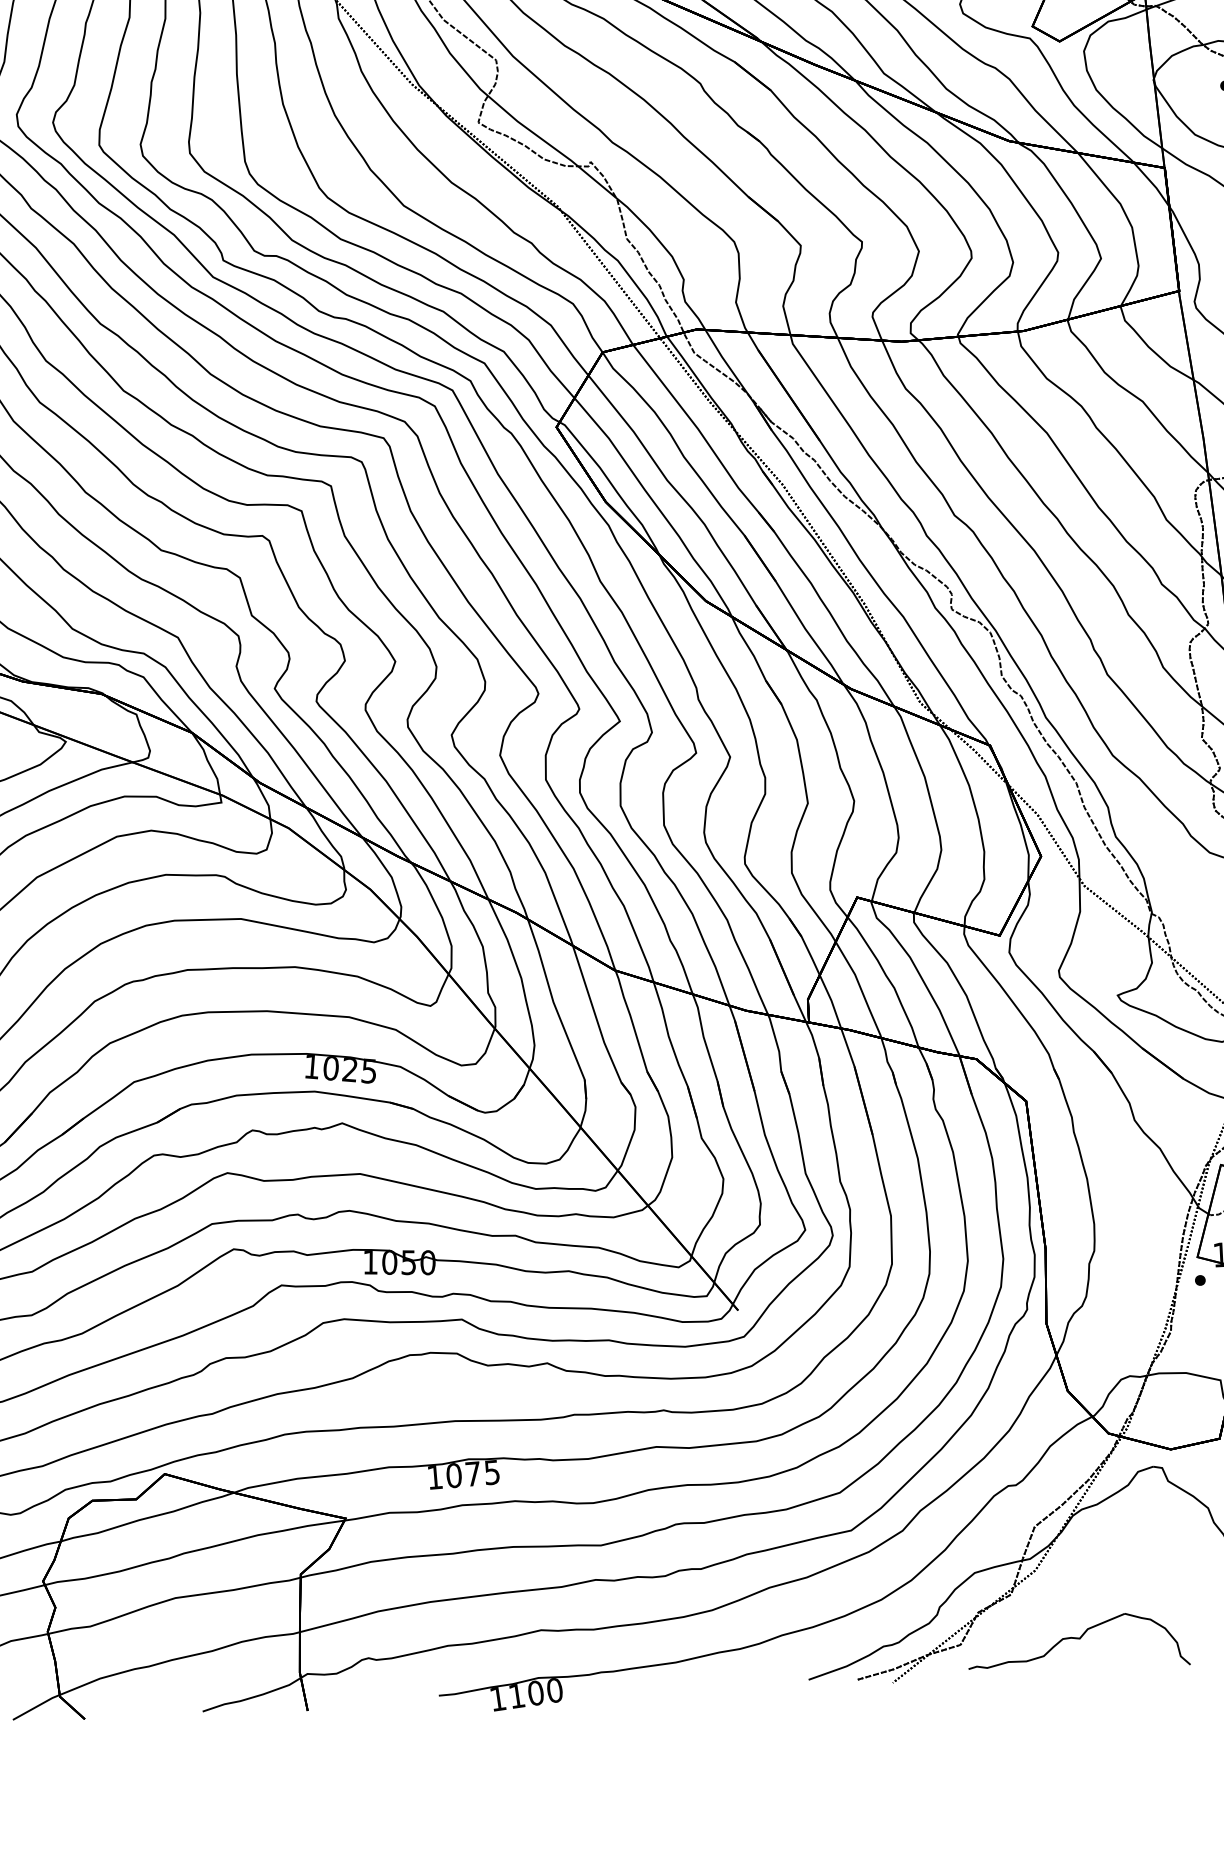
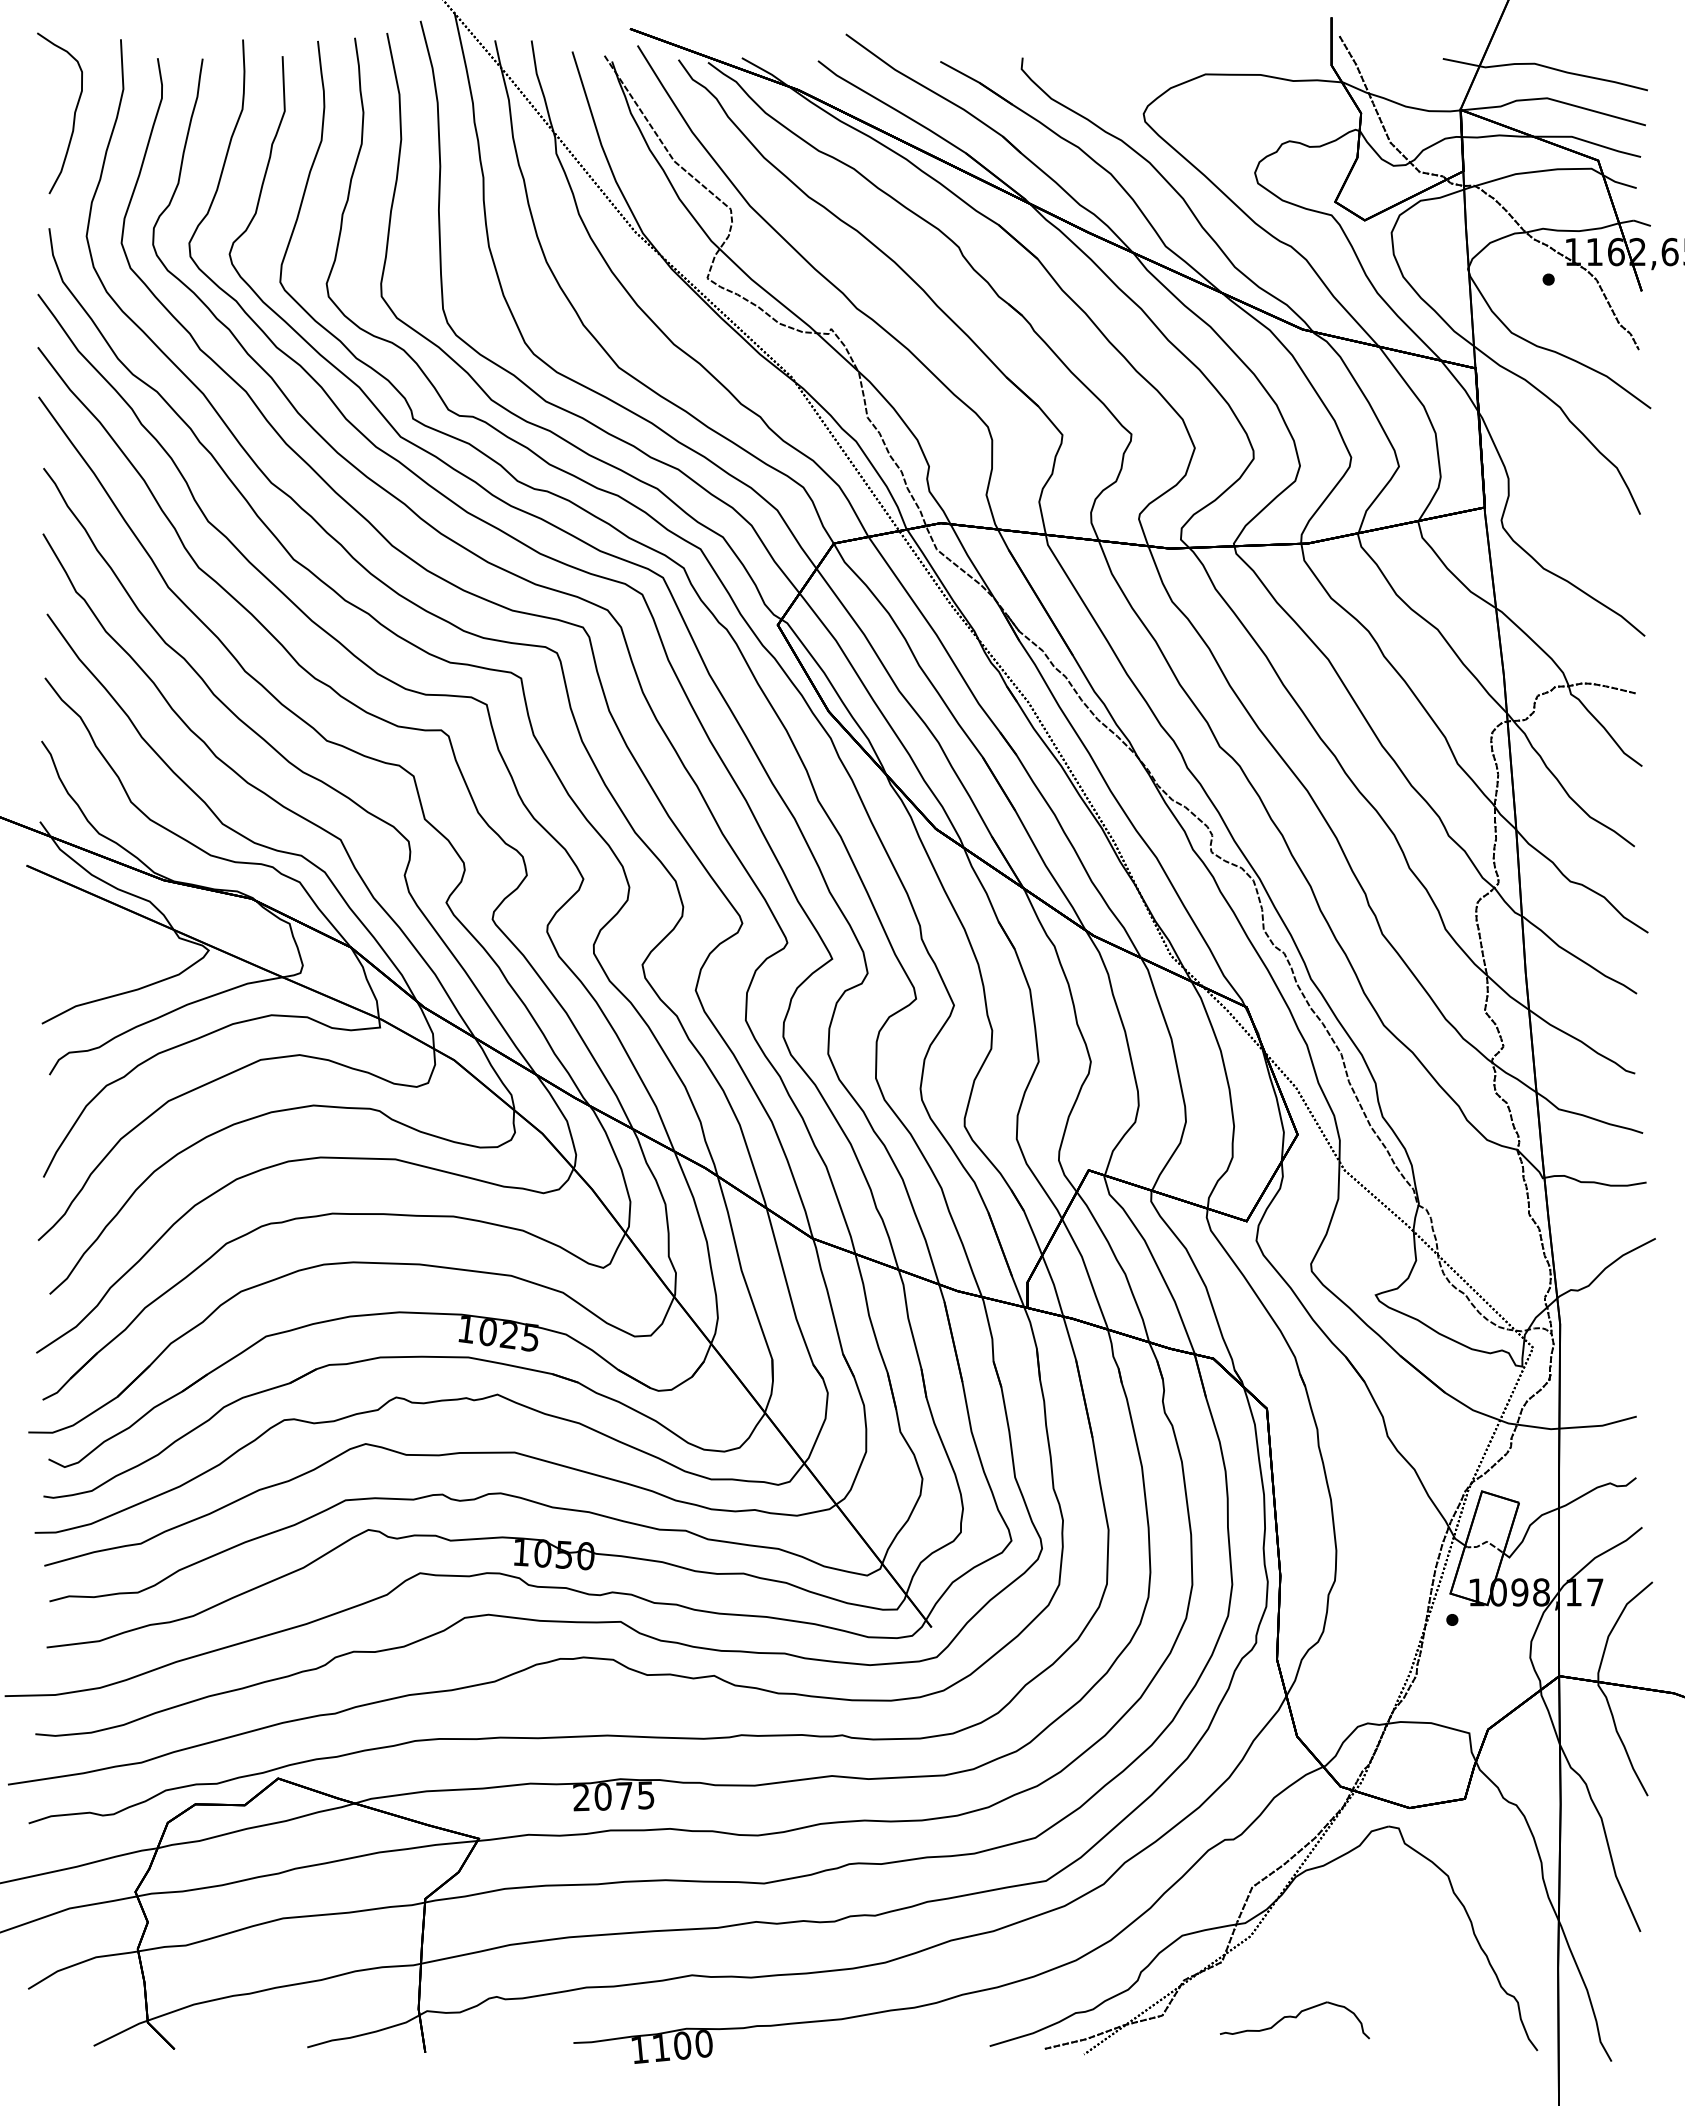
text: (434, 1477) -> (581, 1797), 1075 -> 2075
part: (1078, 1643) -> (1294, 2020), size x0.6

